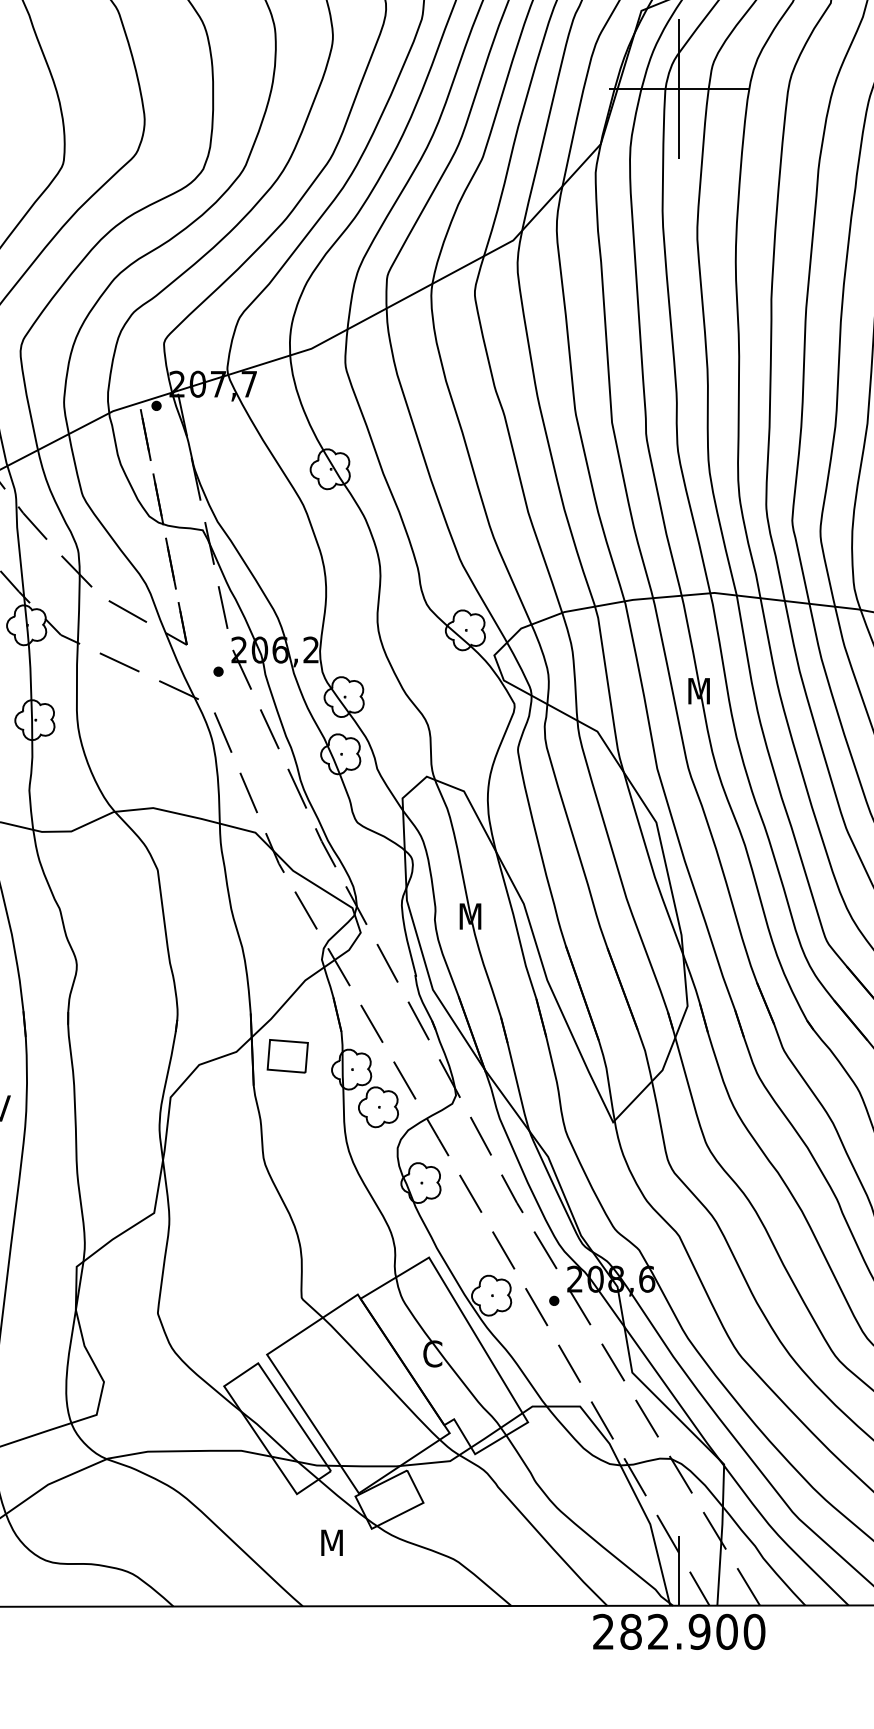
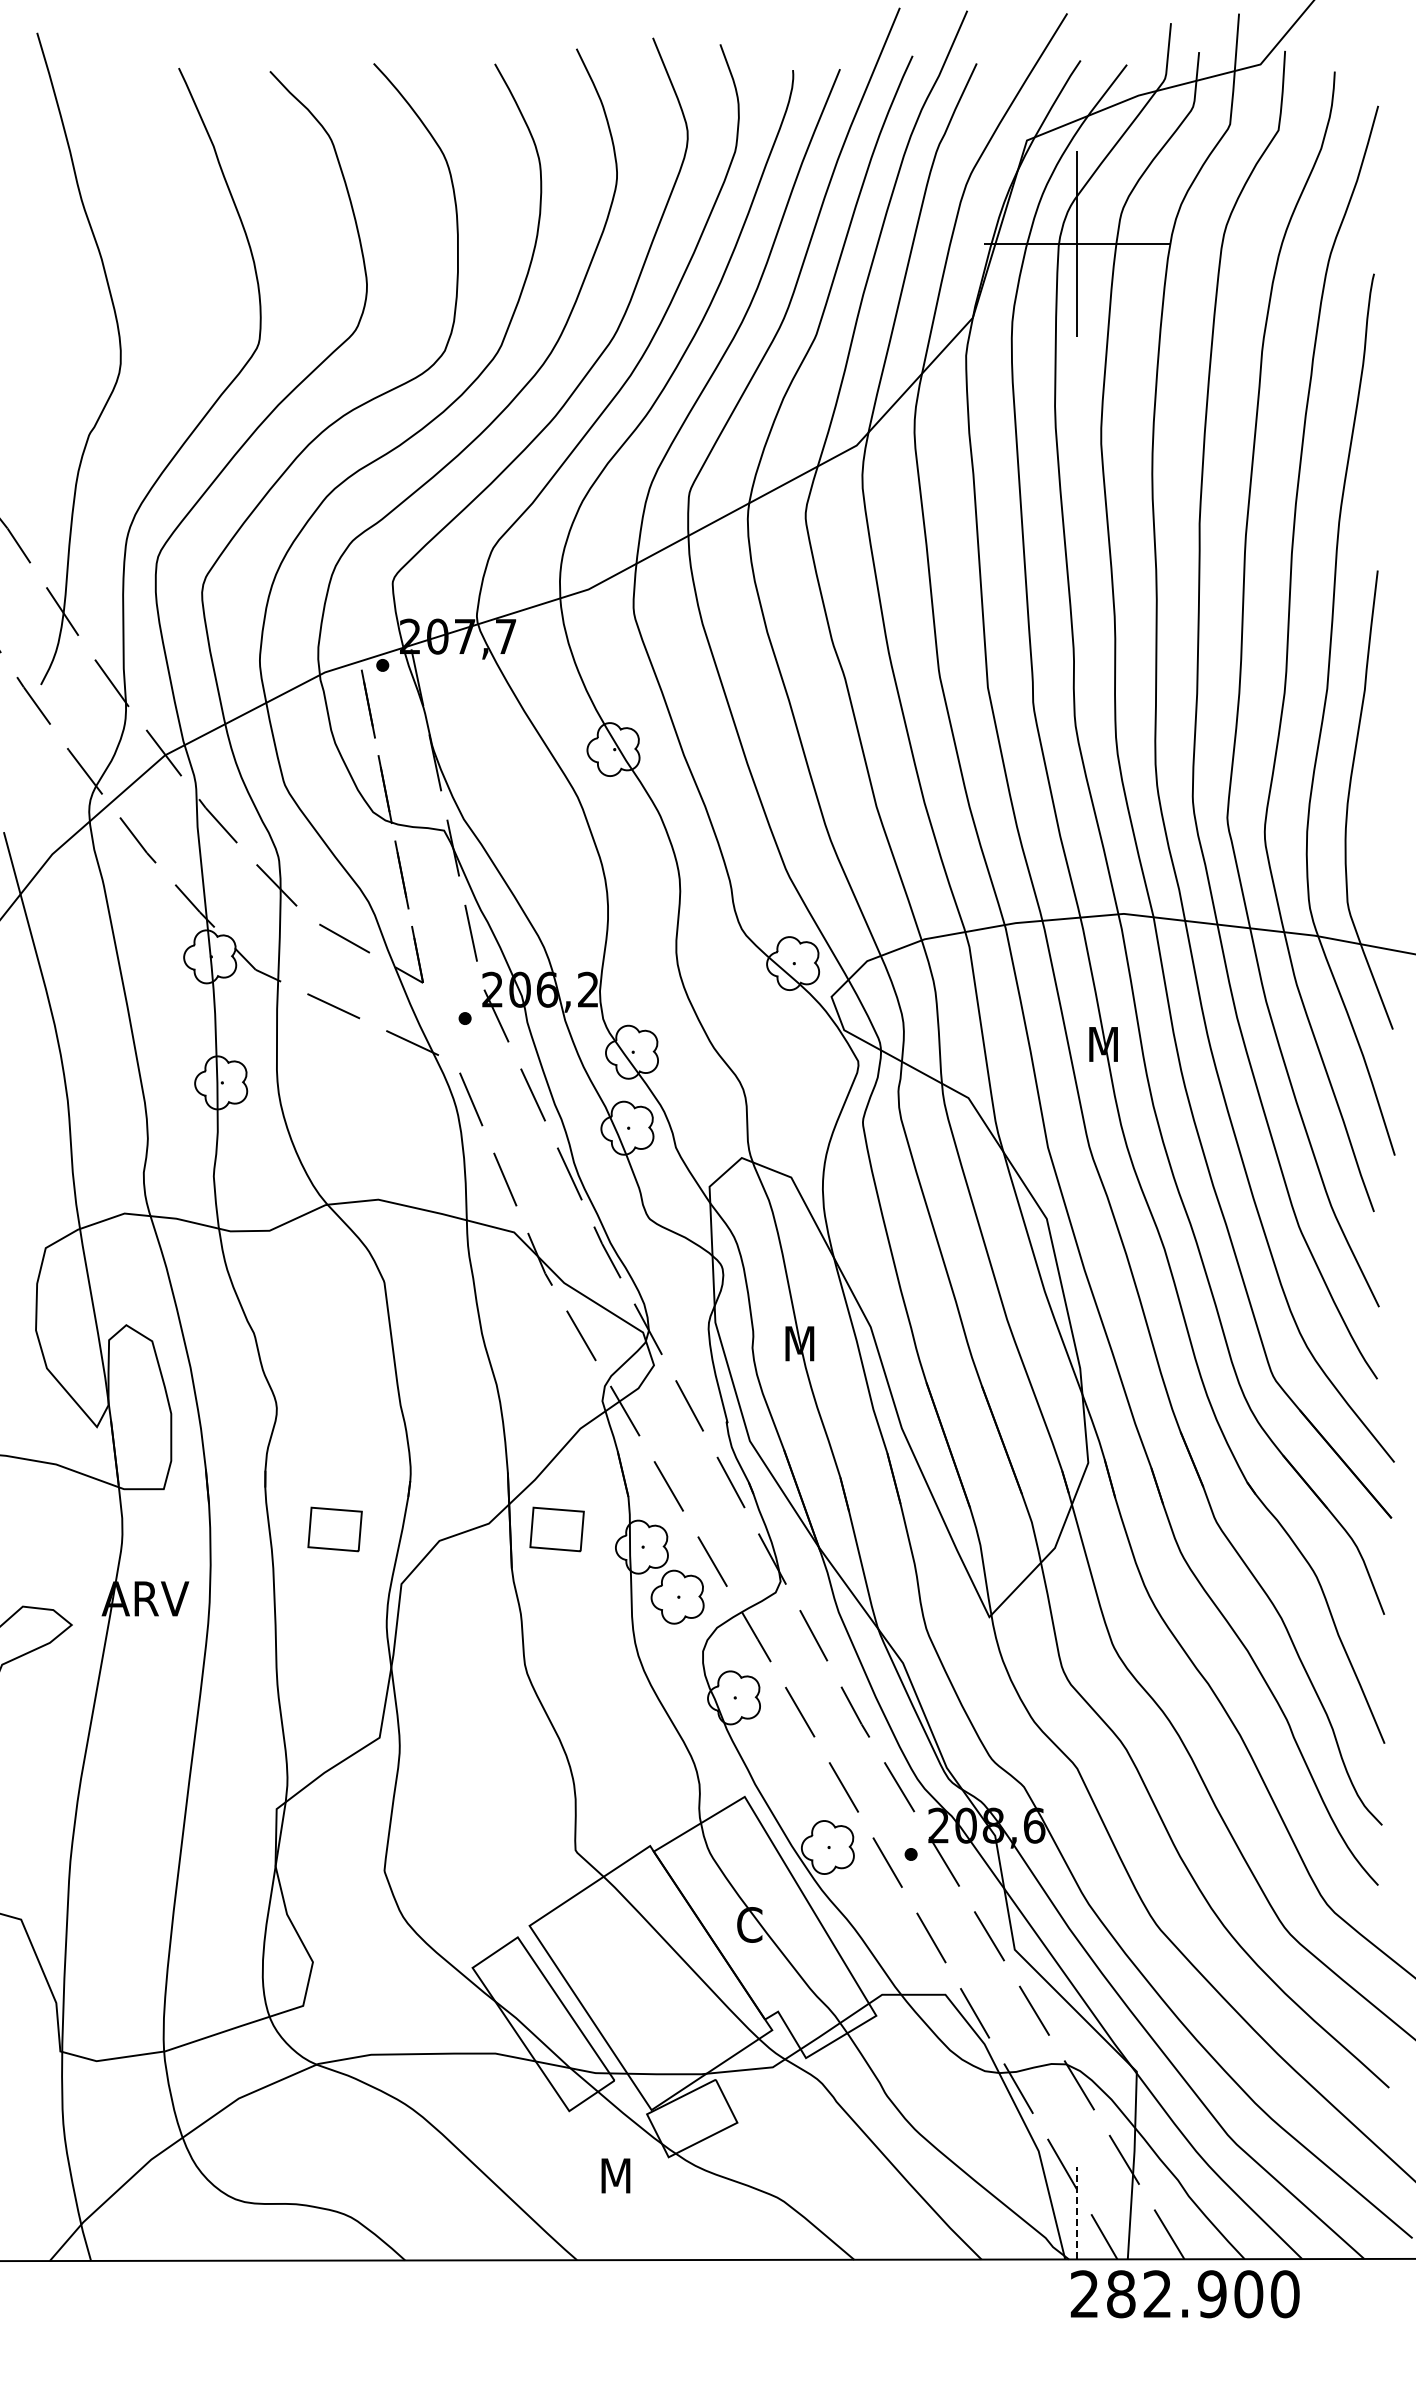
part: (120, 1056) -> (334, 1529), added
line: (679, 1570) -> (1077, 2212), solid -> dashed
text: (678, 1632) -> (1184, 2294), moved

